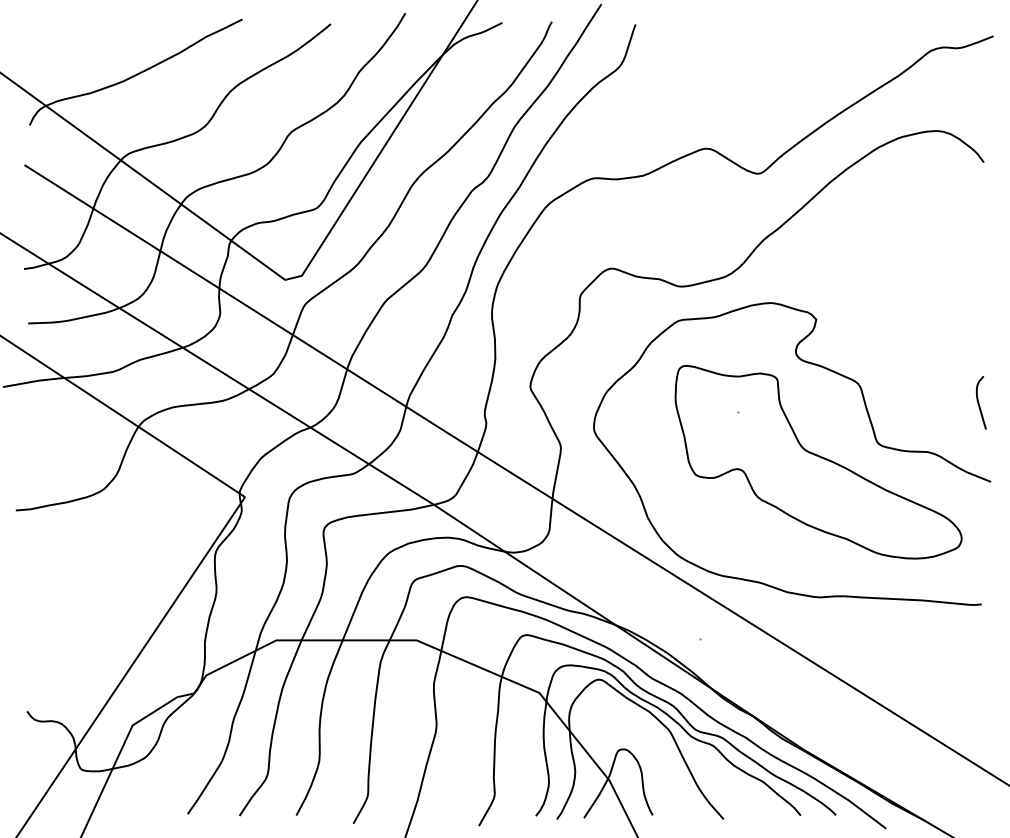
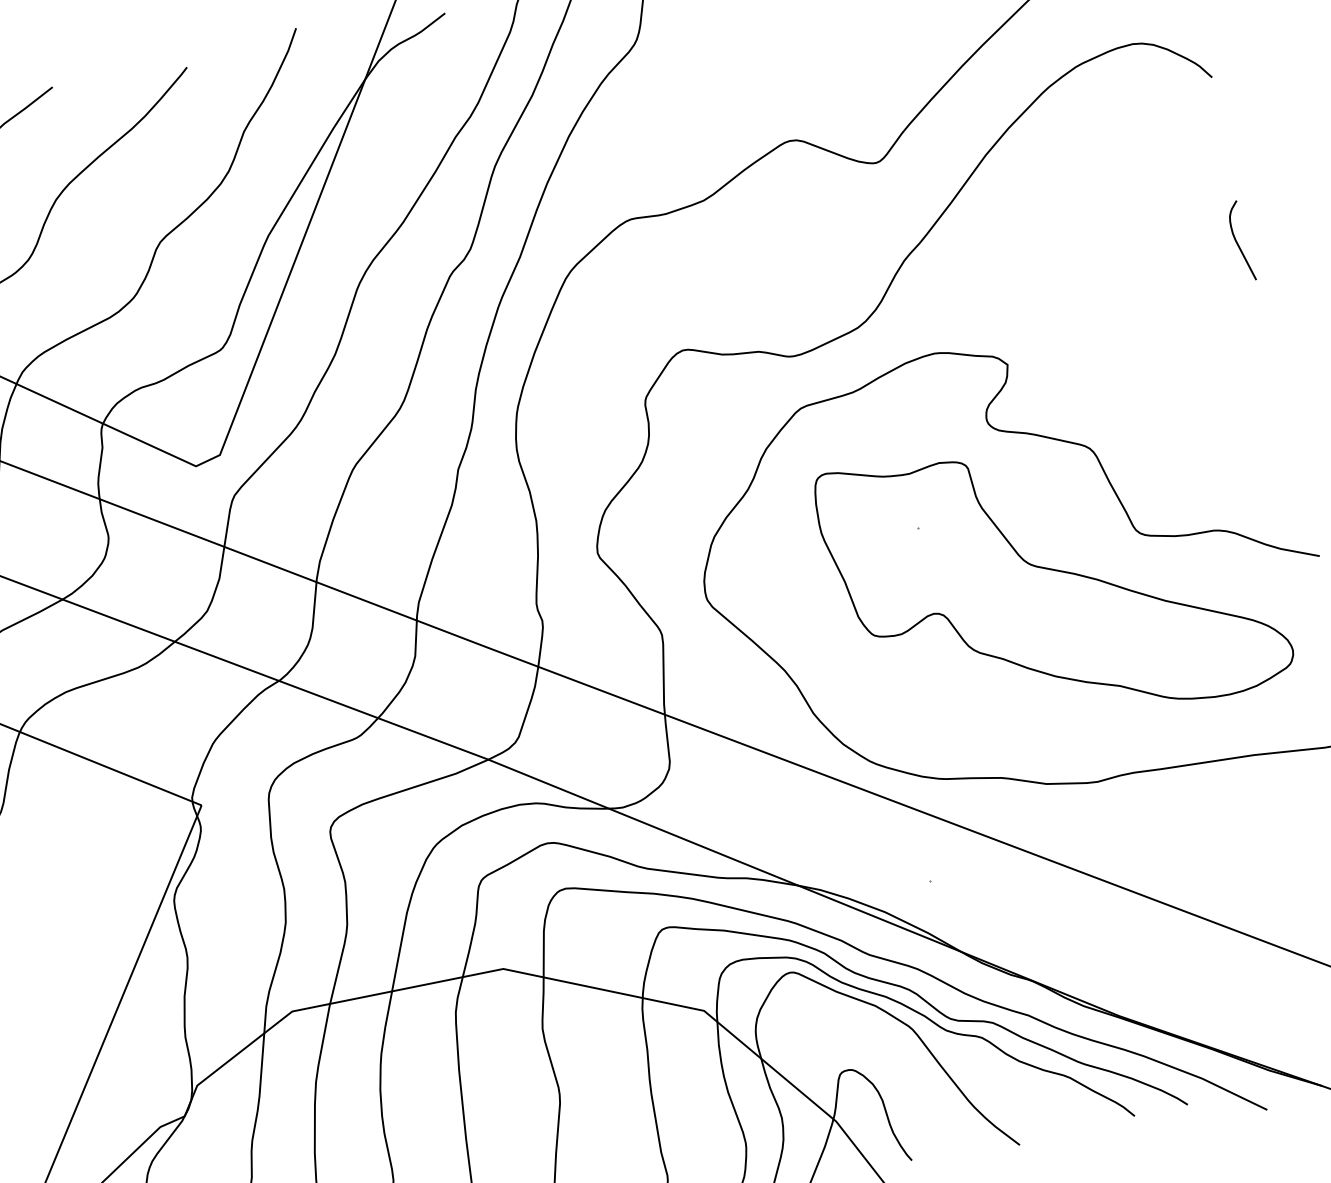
curve: (979, 402) -> (1238, 241), moved

